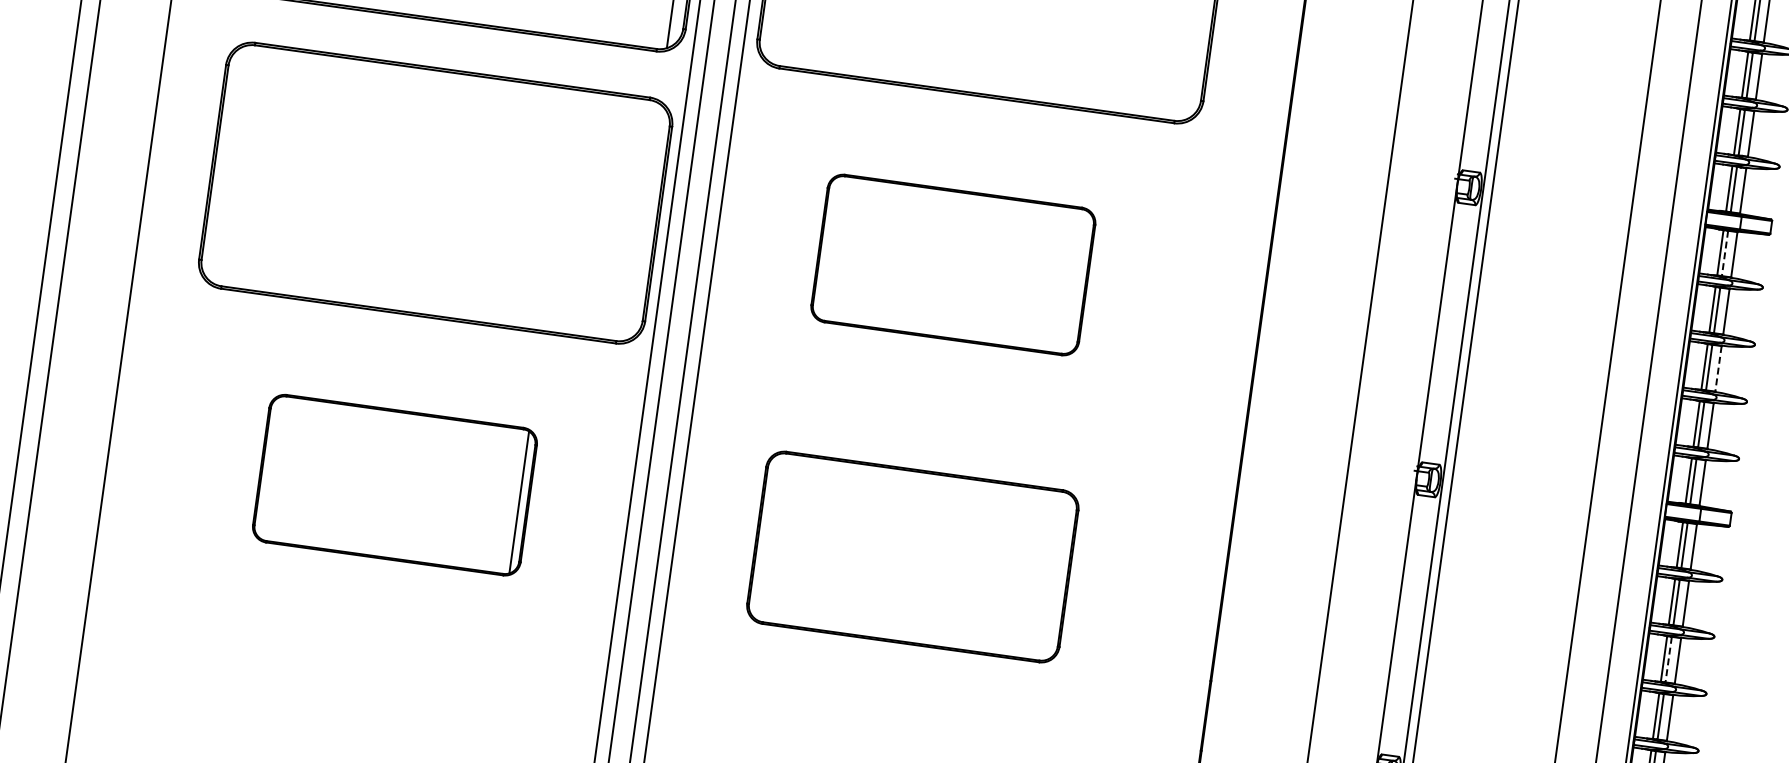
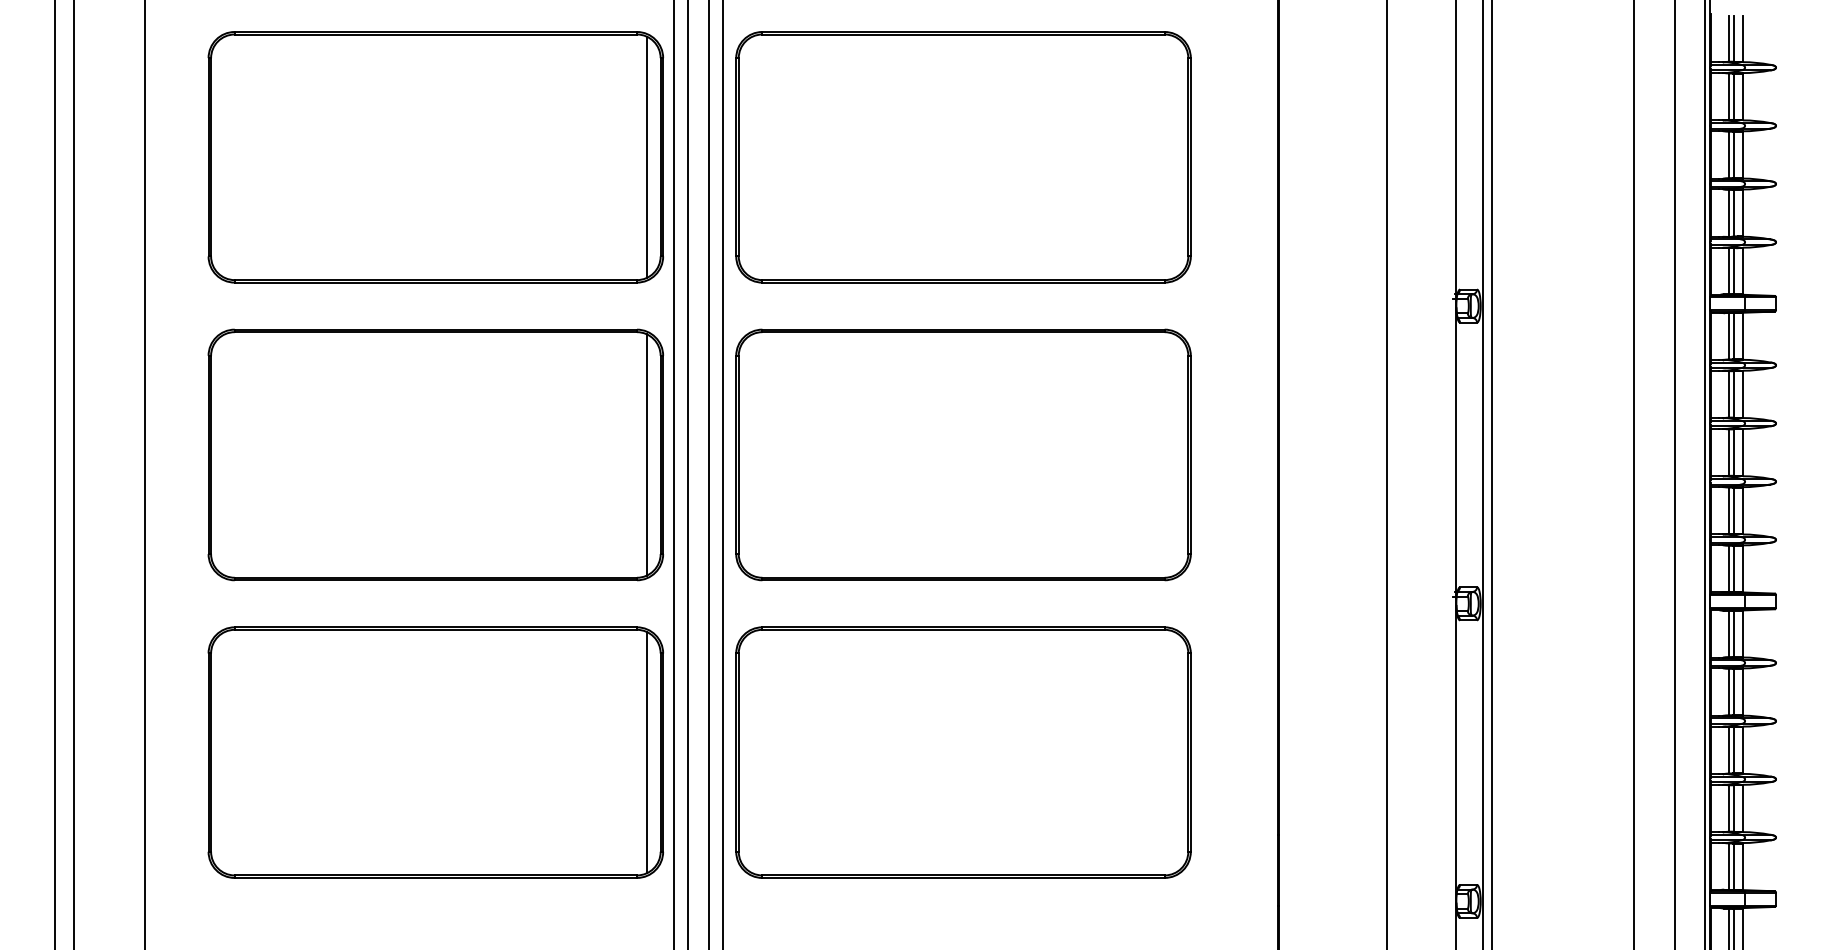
line: (642, 221) -> (646, 454), added
line: (1725, 253) -> (1733, 336), dashed -> solid
part: (953, 264) -> (963, 454), size x1.67
line: (1717, 369) -> (1742, 453), dashed -> solid
part: (394, 485) -> (435, 752), size x1.67
part: (912, 556) -> (963, 752), size x1.43
line: (1668, 659) -> (1733, 750), dashed -> solid

